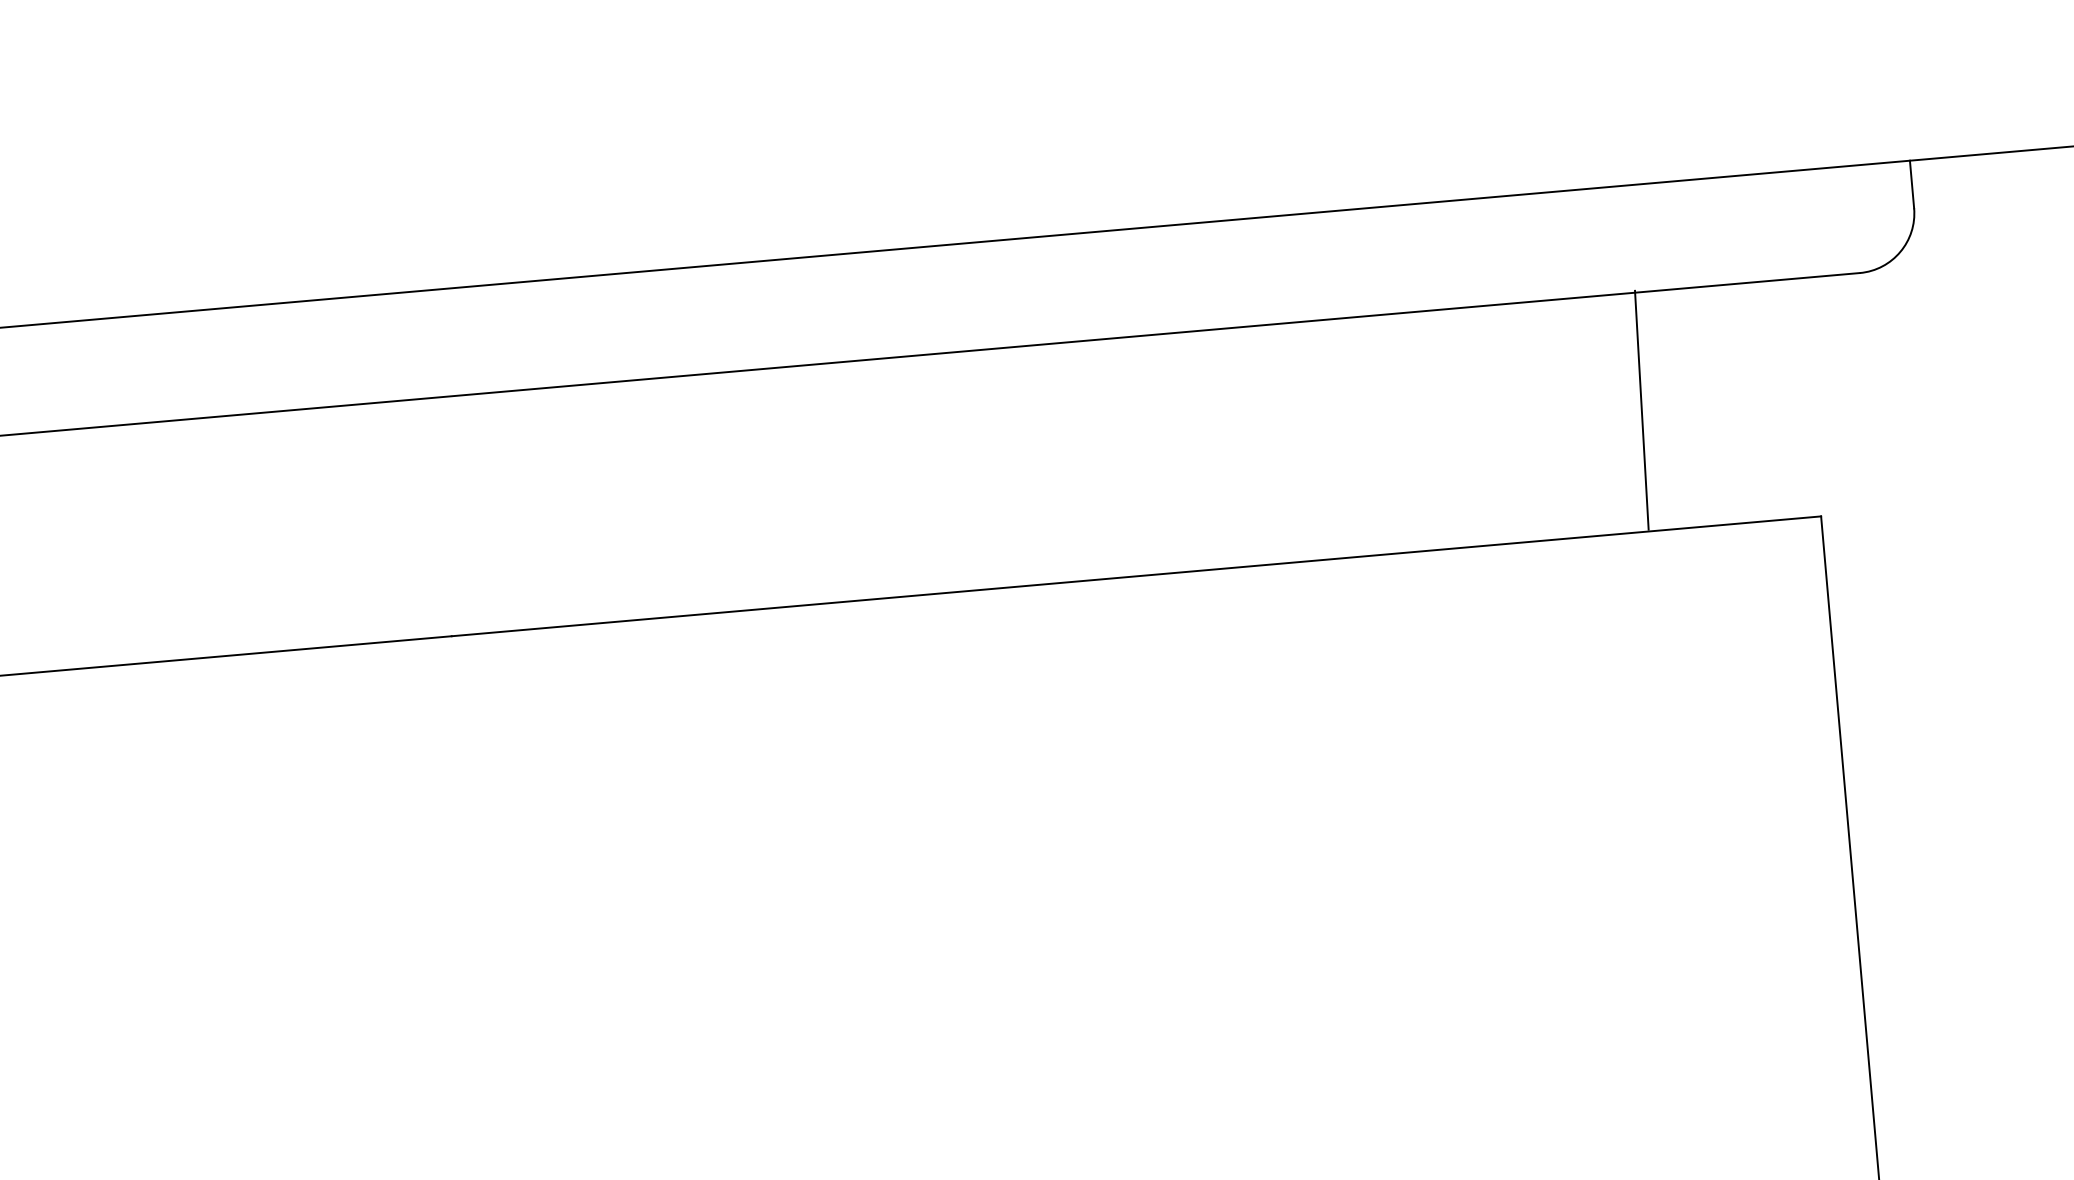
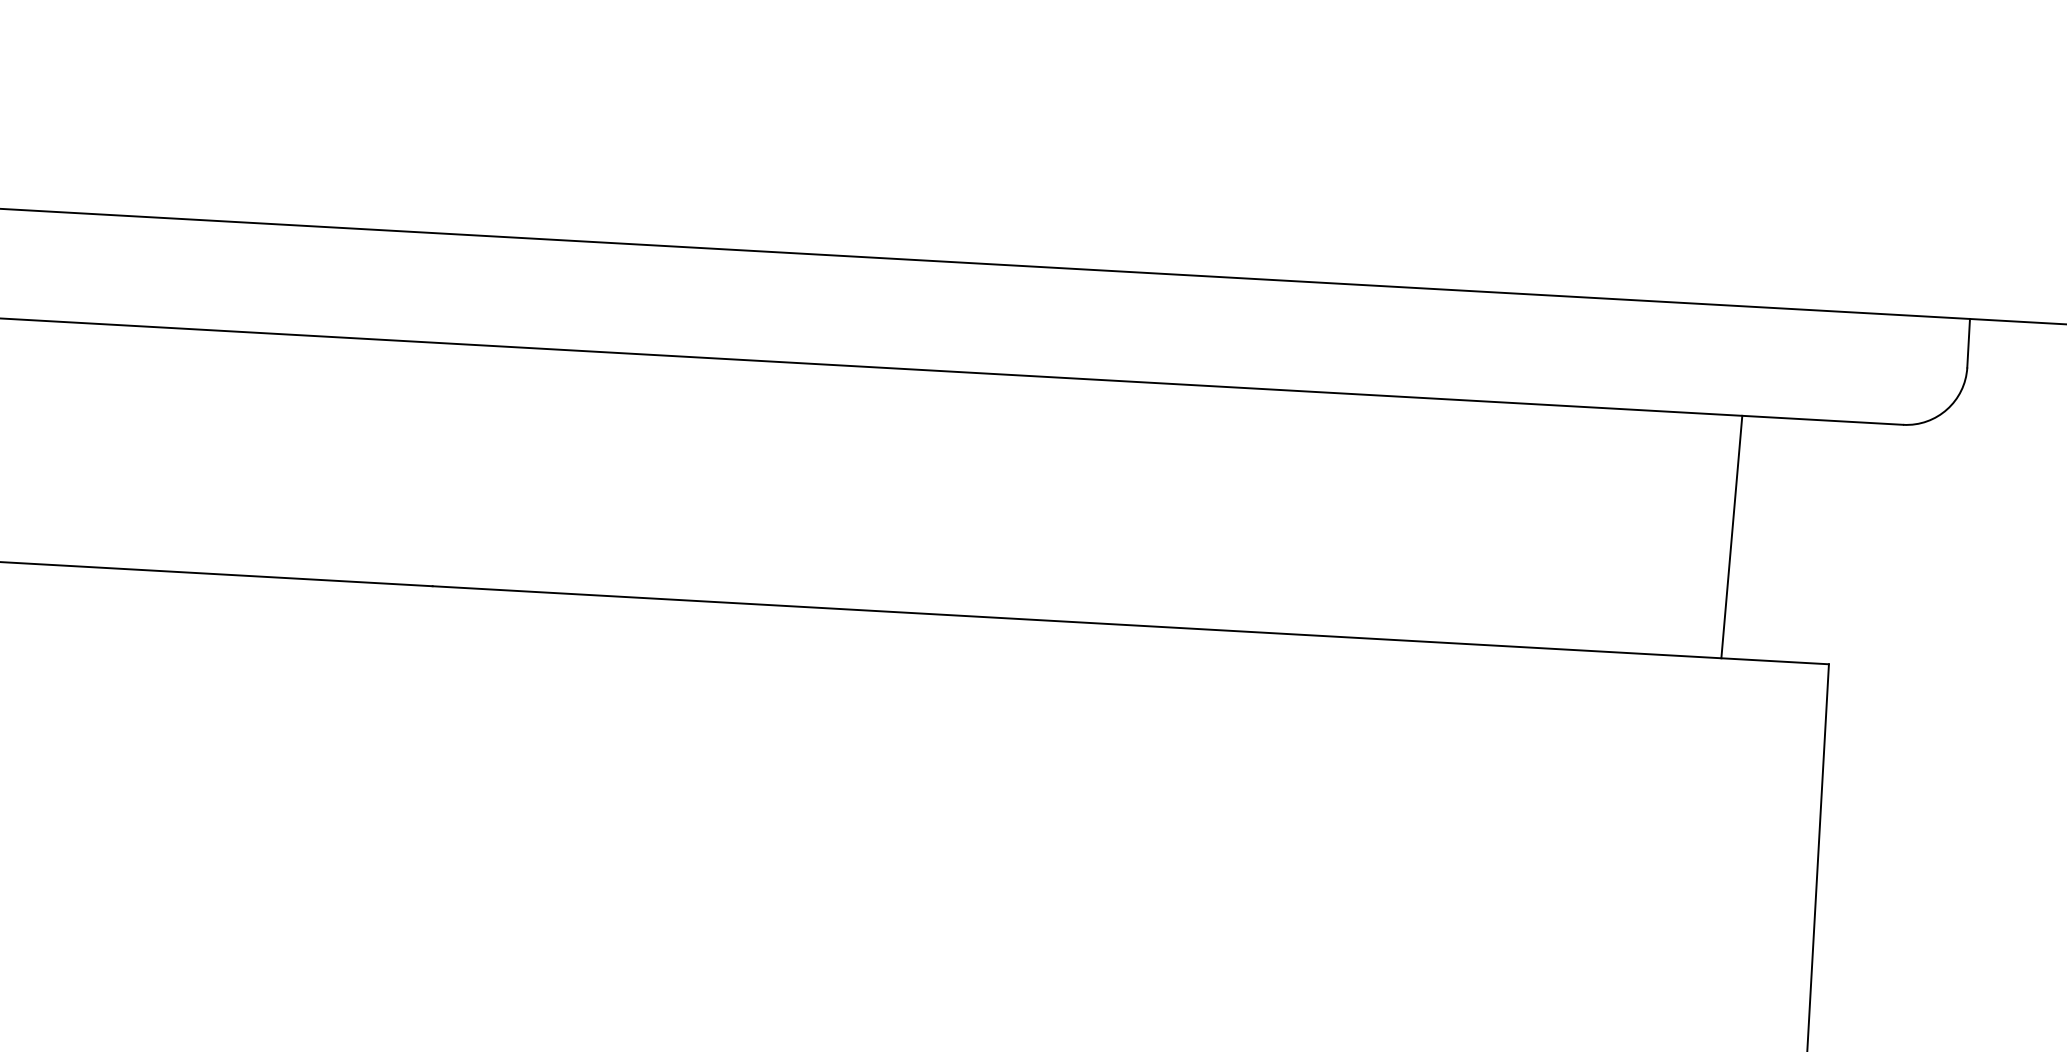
line: (1641, 409) -> (1731, 536), moved

